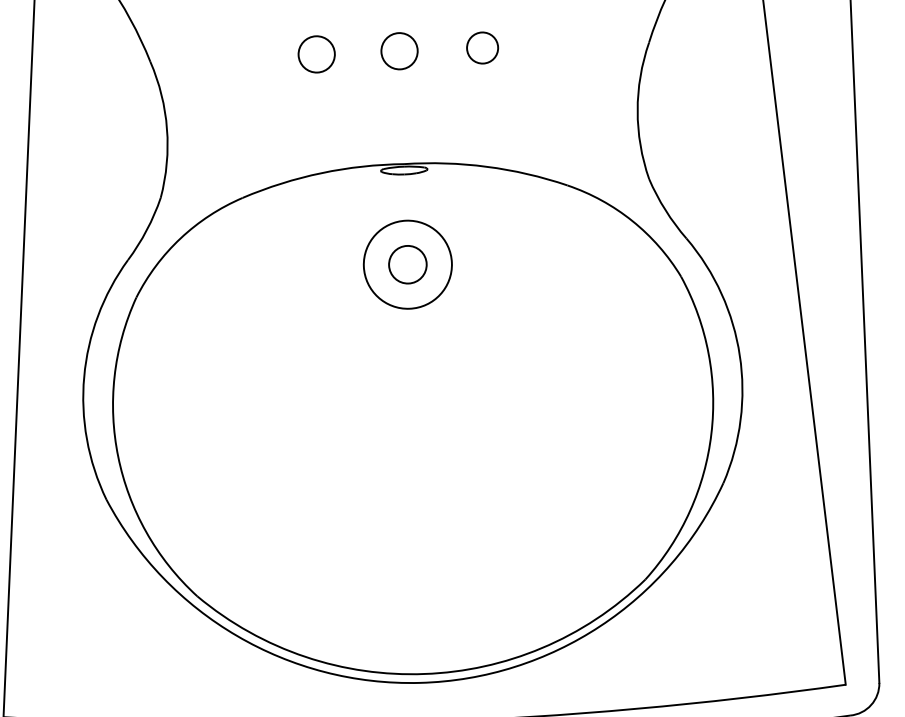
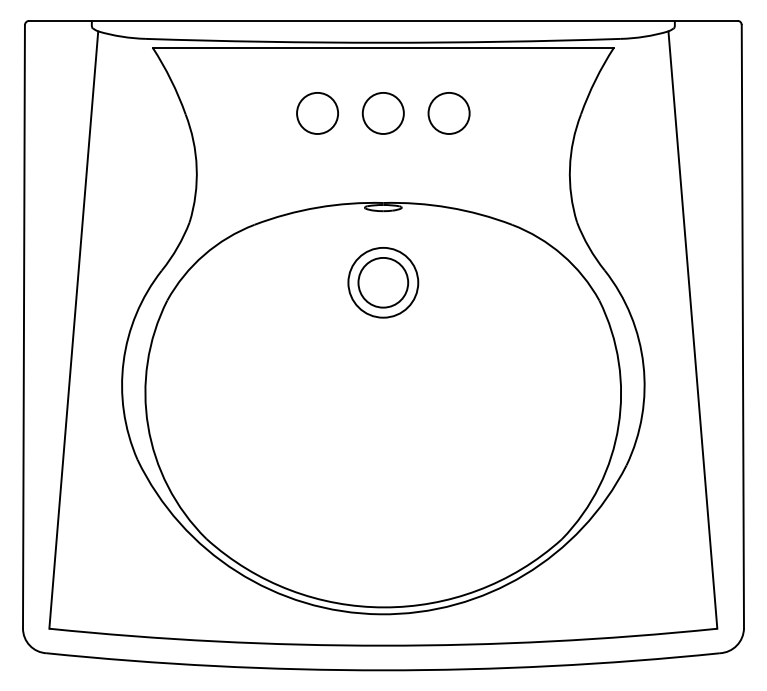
circle: (481, 46) -> (448, 112), size x1.67
circle: (398, 51) -> (382, 113), size x1.43
circle: (316, 54) -> (317, 113), size x1.43
circle: (408, 264) -> (383, 282), size x1.67

